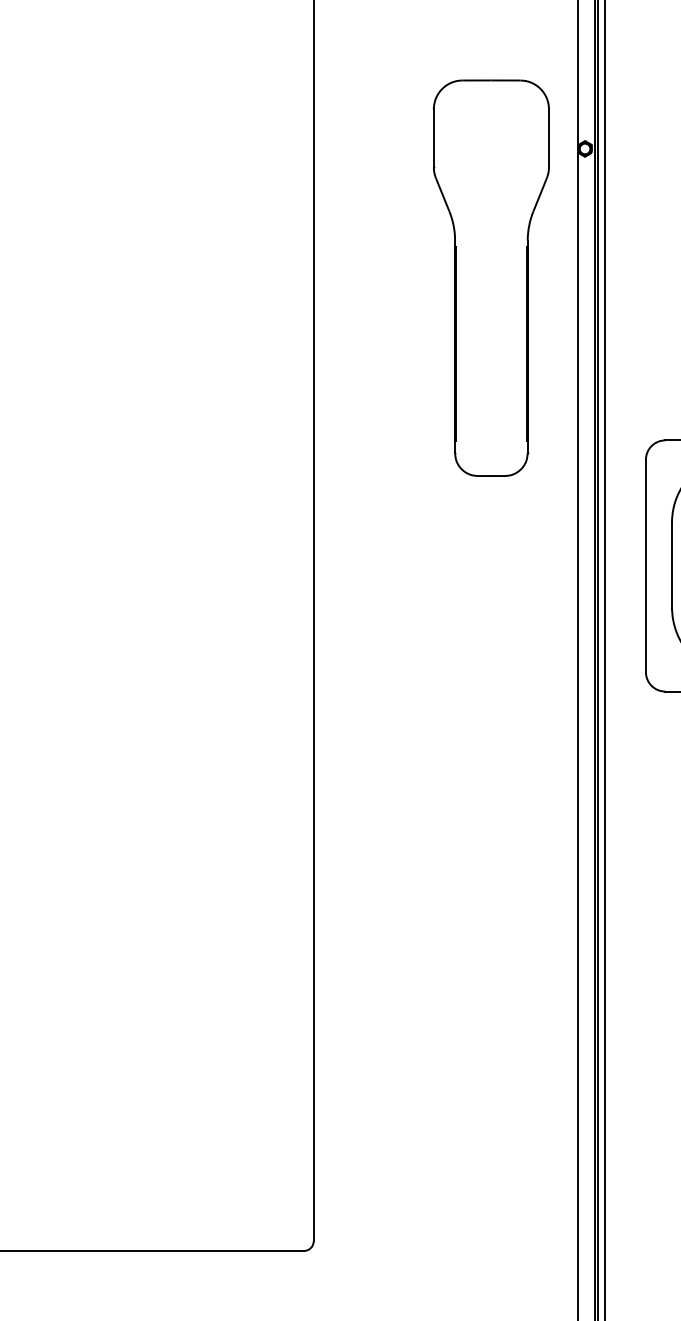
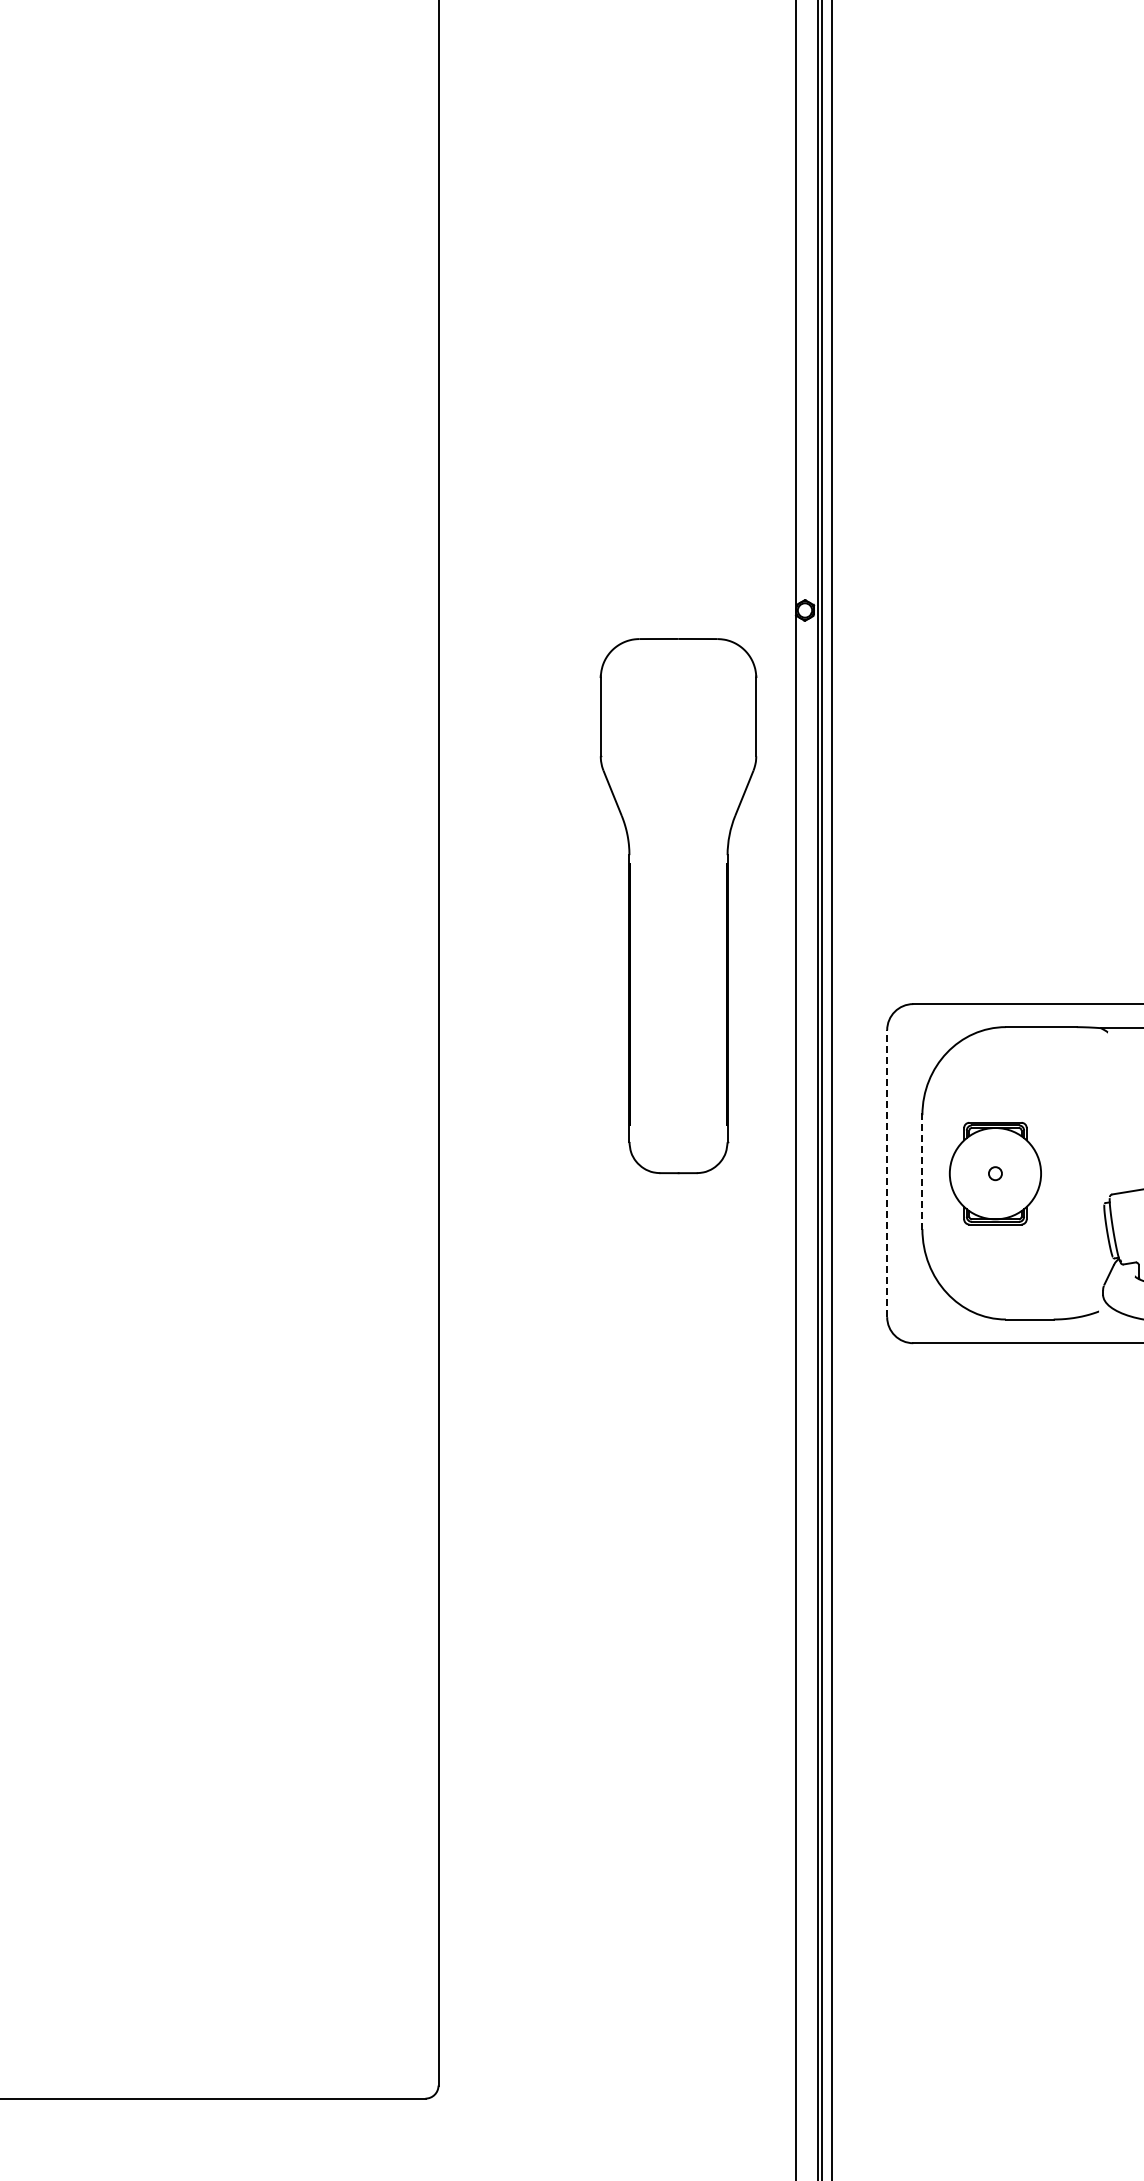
part: (491, 278) -> (678, 906), moved
line: (646, 565) -> (887, 1173), solid -> dashed
line: (672, 565) -> (922, 1172), solid -> dashed

